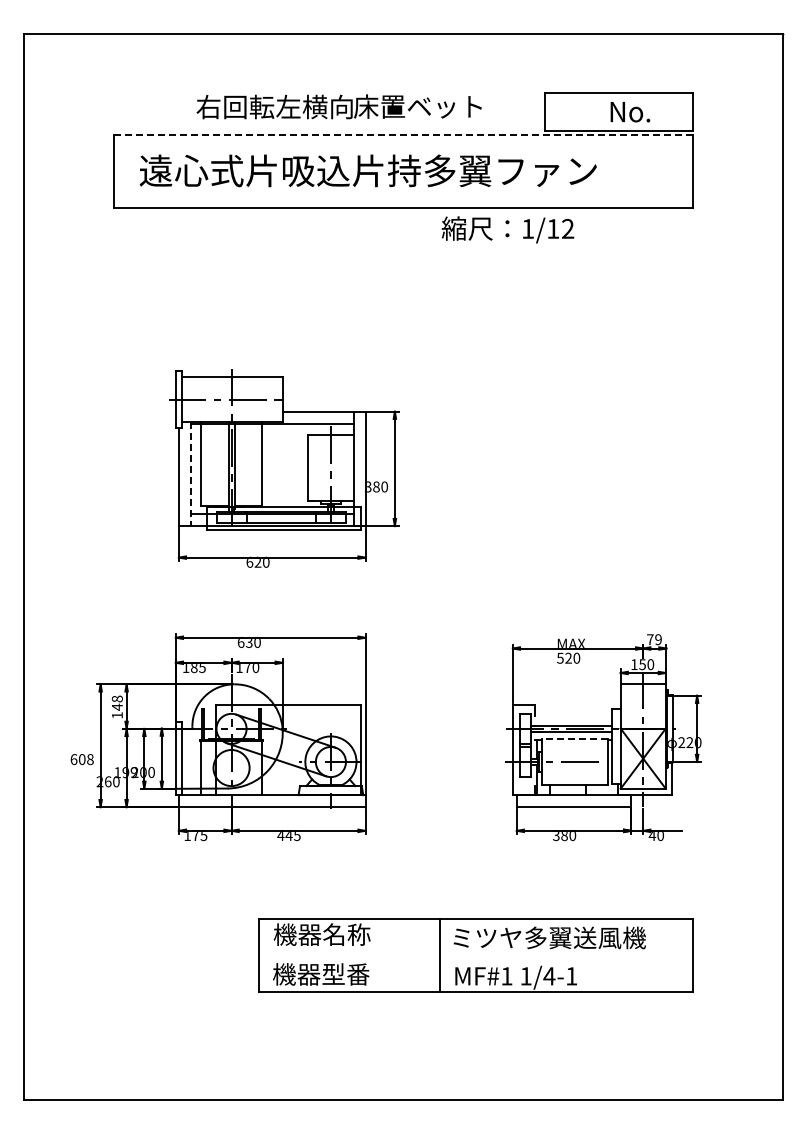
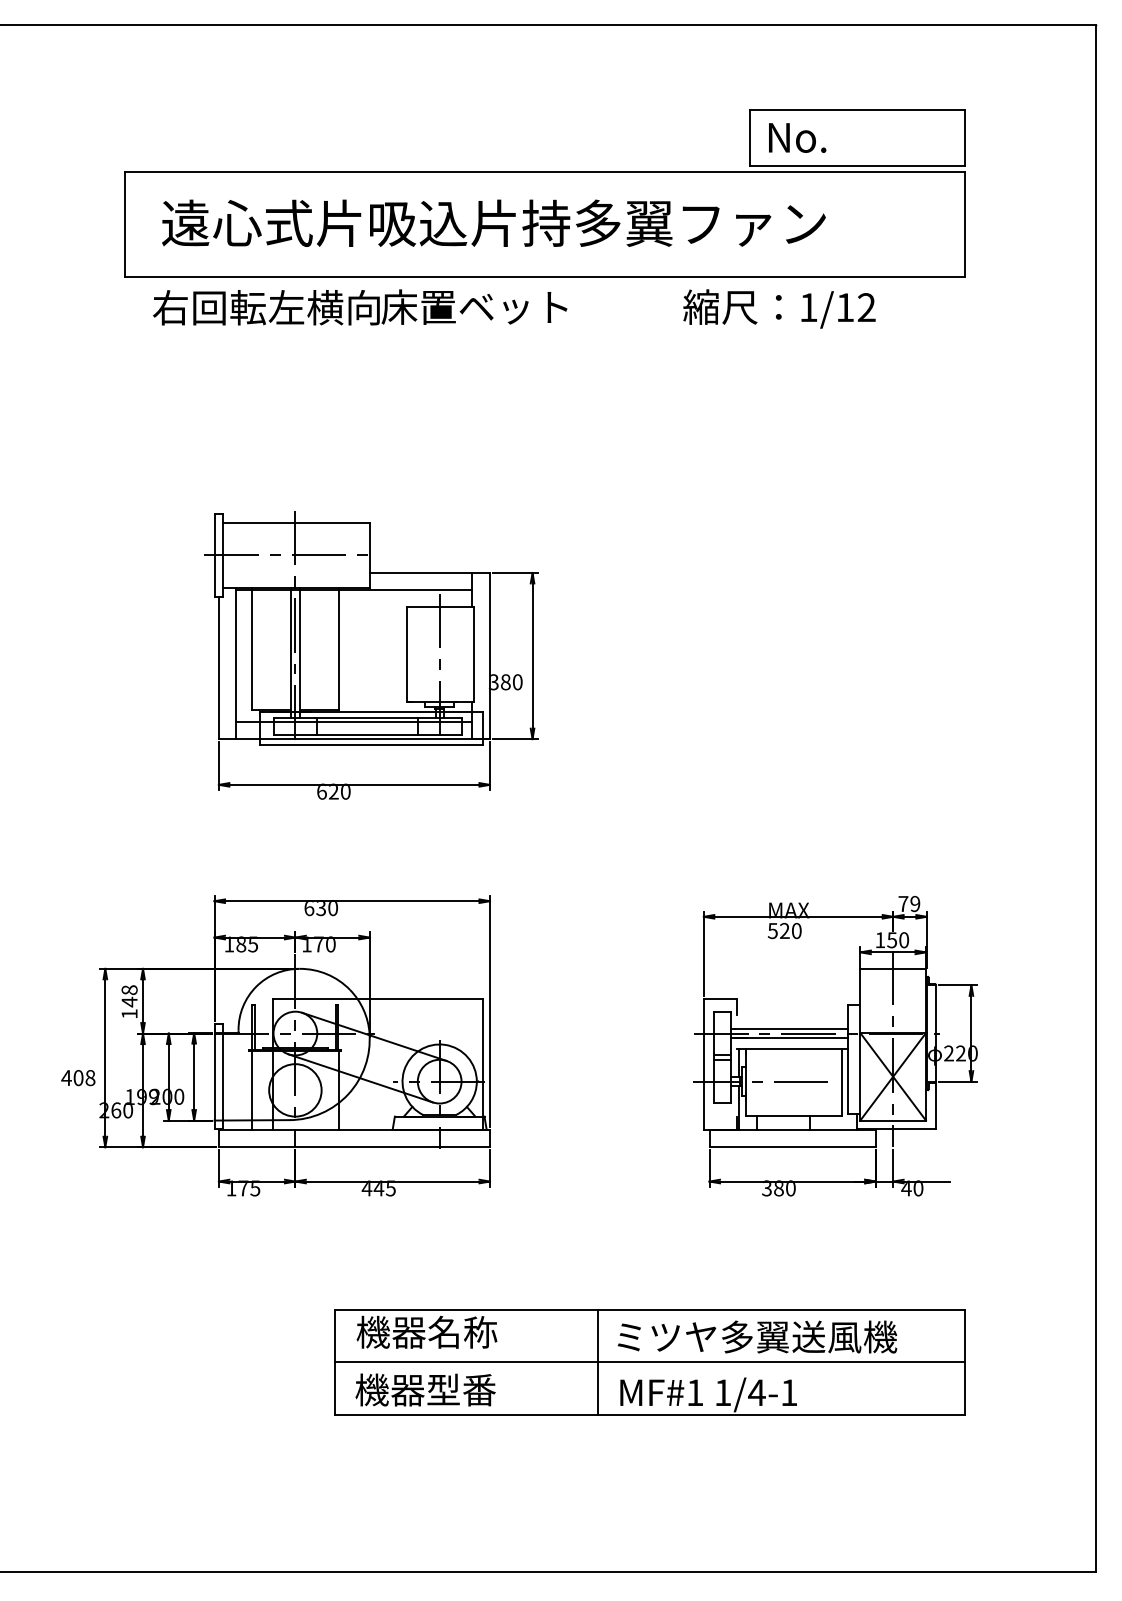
text: (338, 106) -> (359, 306), moved
text: (630, 112) -> (797, 138), moved
line: (403, 135) -> (545, 171), dashed -> solid
text: (507, 229) -> (778, 308), moved
line: (190, 474) -> (235, 664), dashed -> solid
line: (574, 739) -> (793, 1048), dashed -> solid
text: (73, 759) -> (65, 1077), 608 -> 408
line: (475, 955) -> (649, 1362), added

